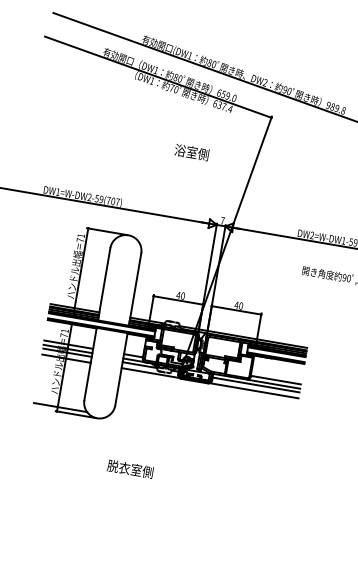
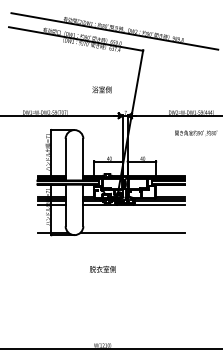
text: (191, 151) -> (101, 89), moved
line: (198, 430) -> (132, 232), added
text: (129, 469) -> (102, 269), moved

